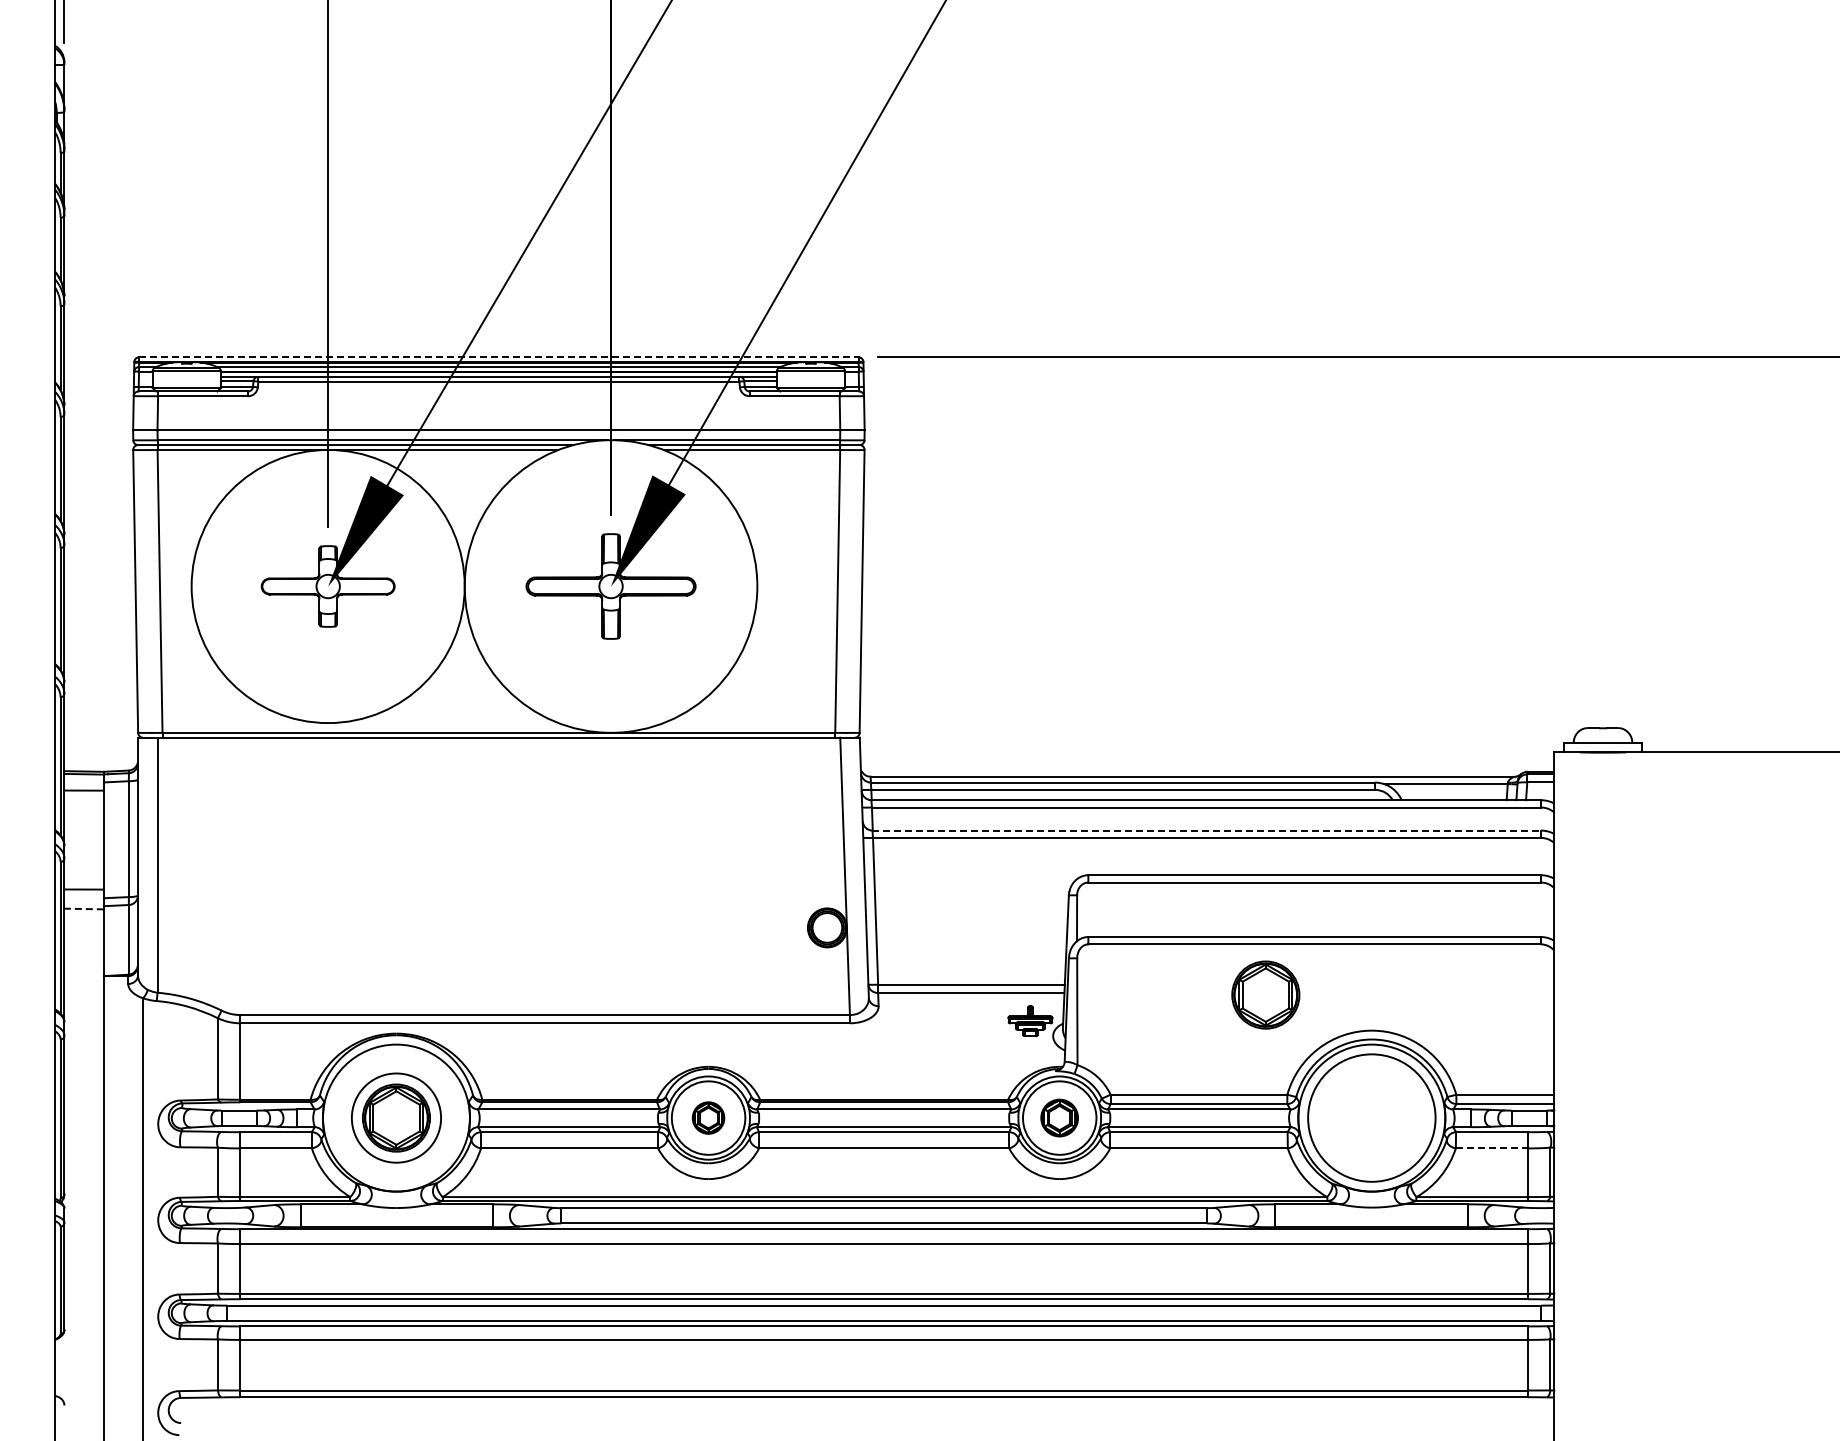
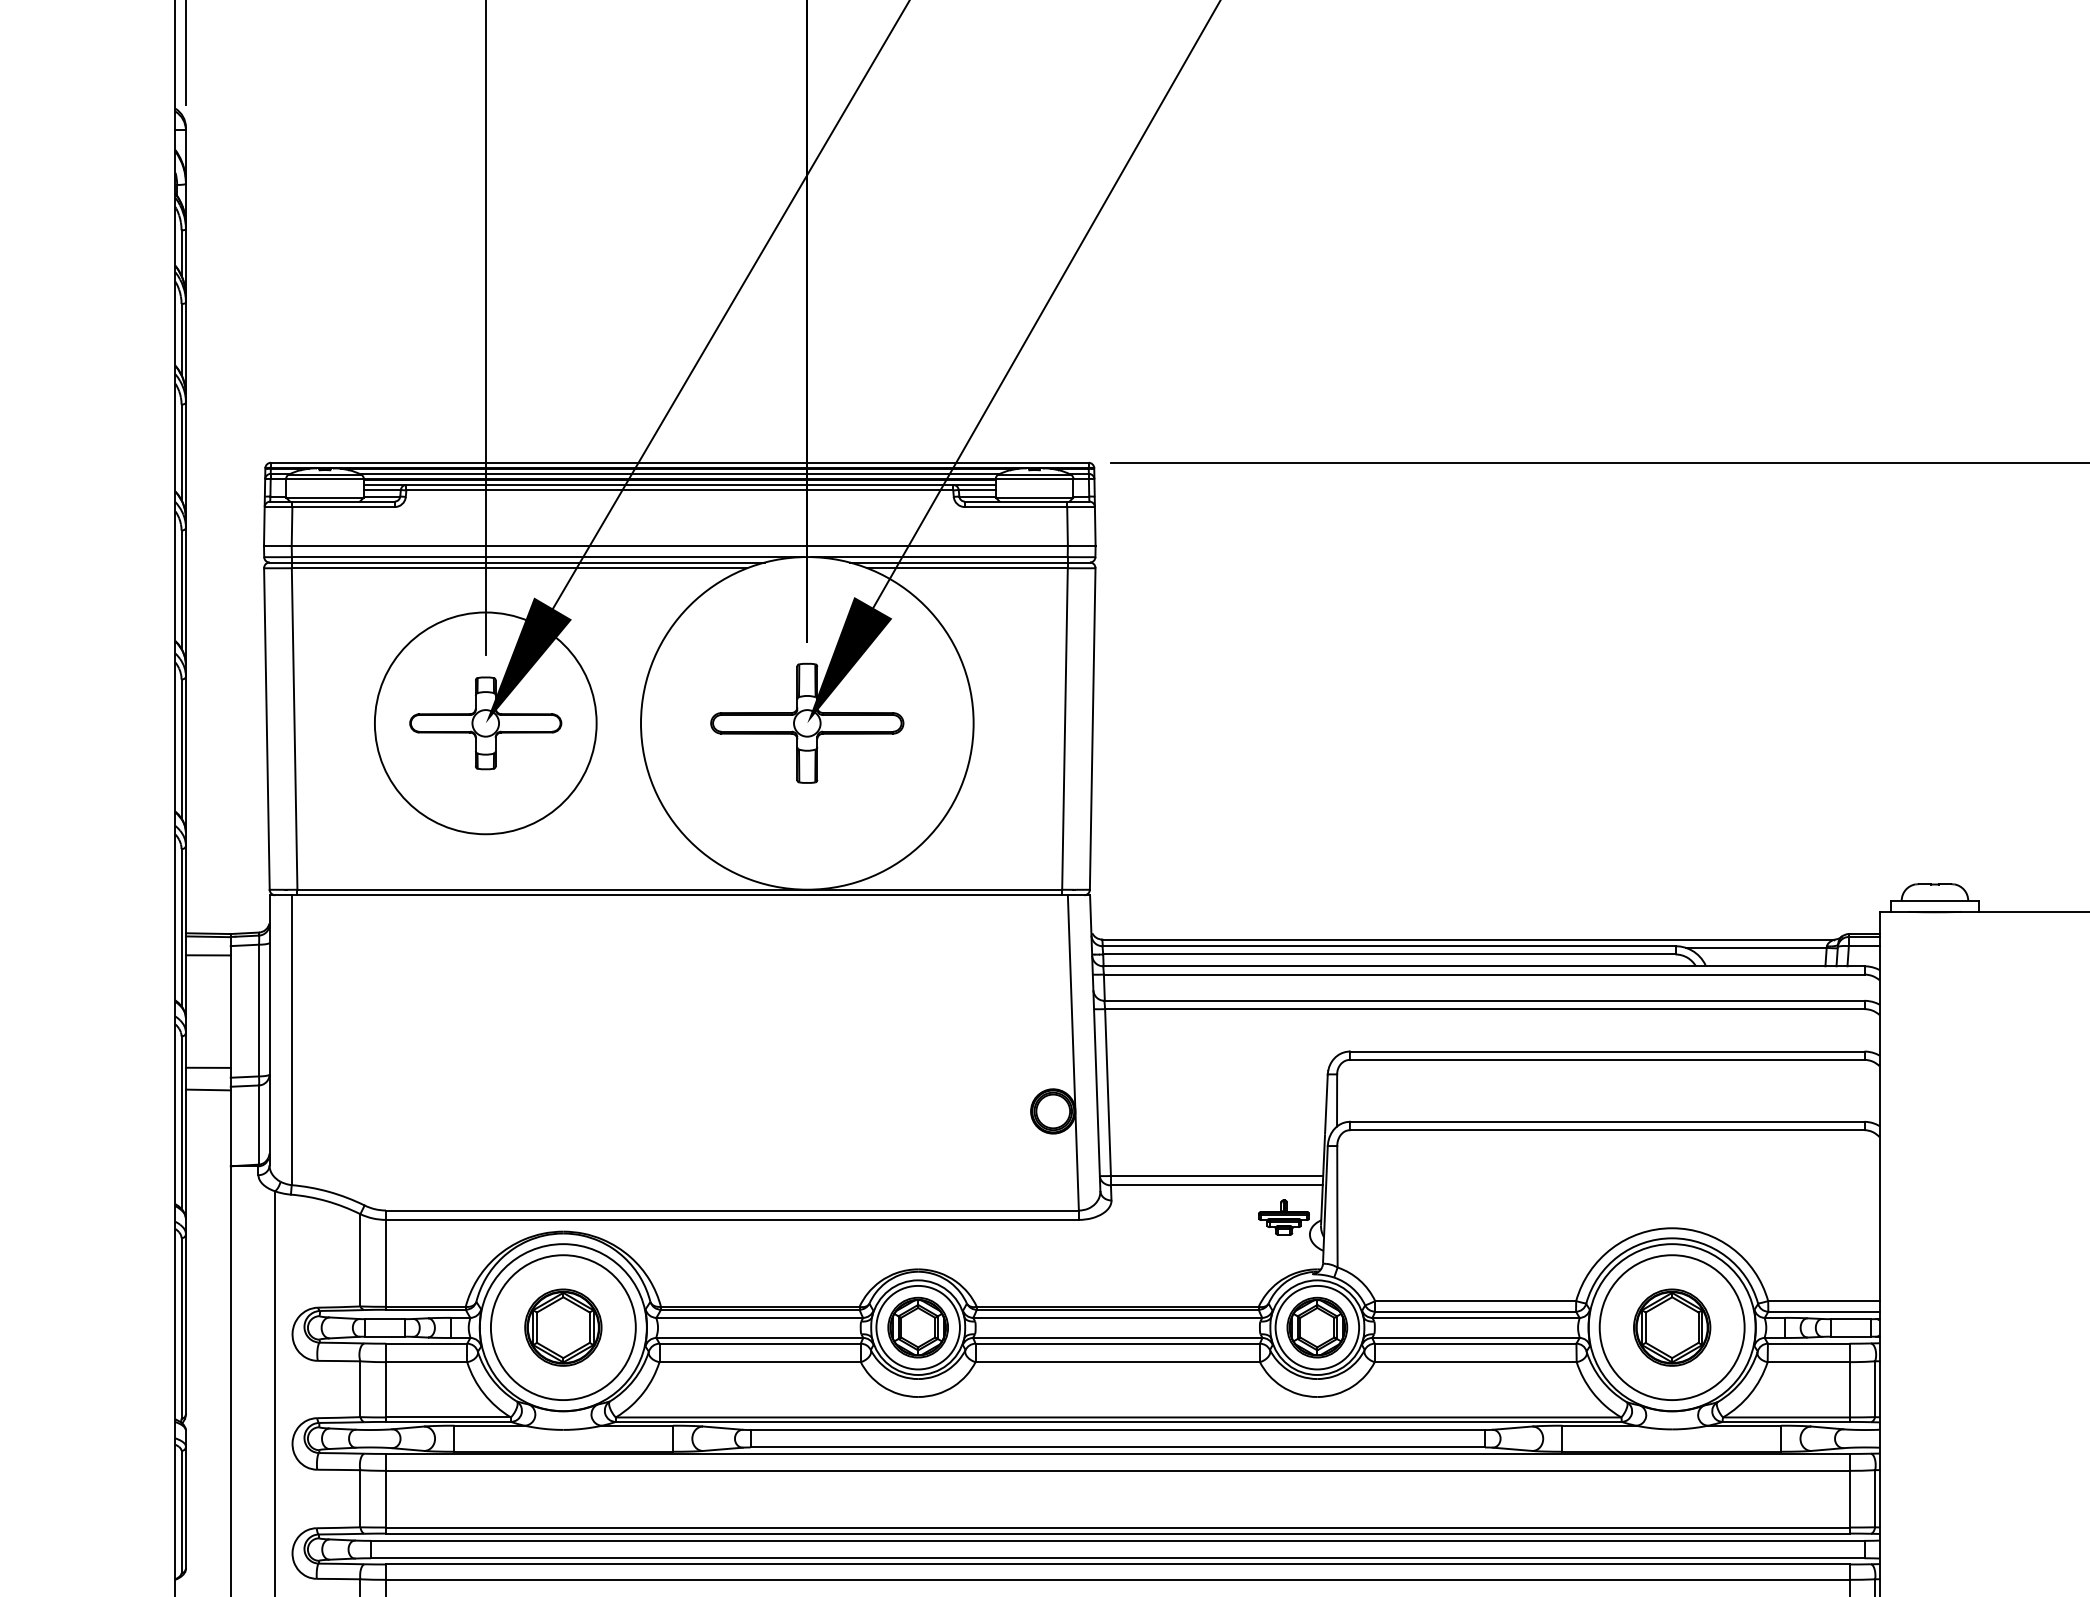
line: (498, 357) -> (679, 463), dashed -> solid
circle: (327, 586) -> (484, 723), size x0.71
line: (1207, 830) -> (1485, 1000), dashed -> solid
line: (84, 909) -> (208, 1090), dashed -> solid
part: (1265, 994) -> (1671, 1326), moved
circle: (396, 1117) -> (563, 1326), size x1.43
part: (708, 1117) -> (918, 1326), size x1.67
part: (1059, 1117) -> (1317, 1326), size x1.43
line: (1492, 1148) -> (1809, 1362), dashed -> solid

